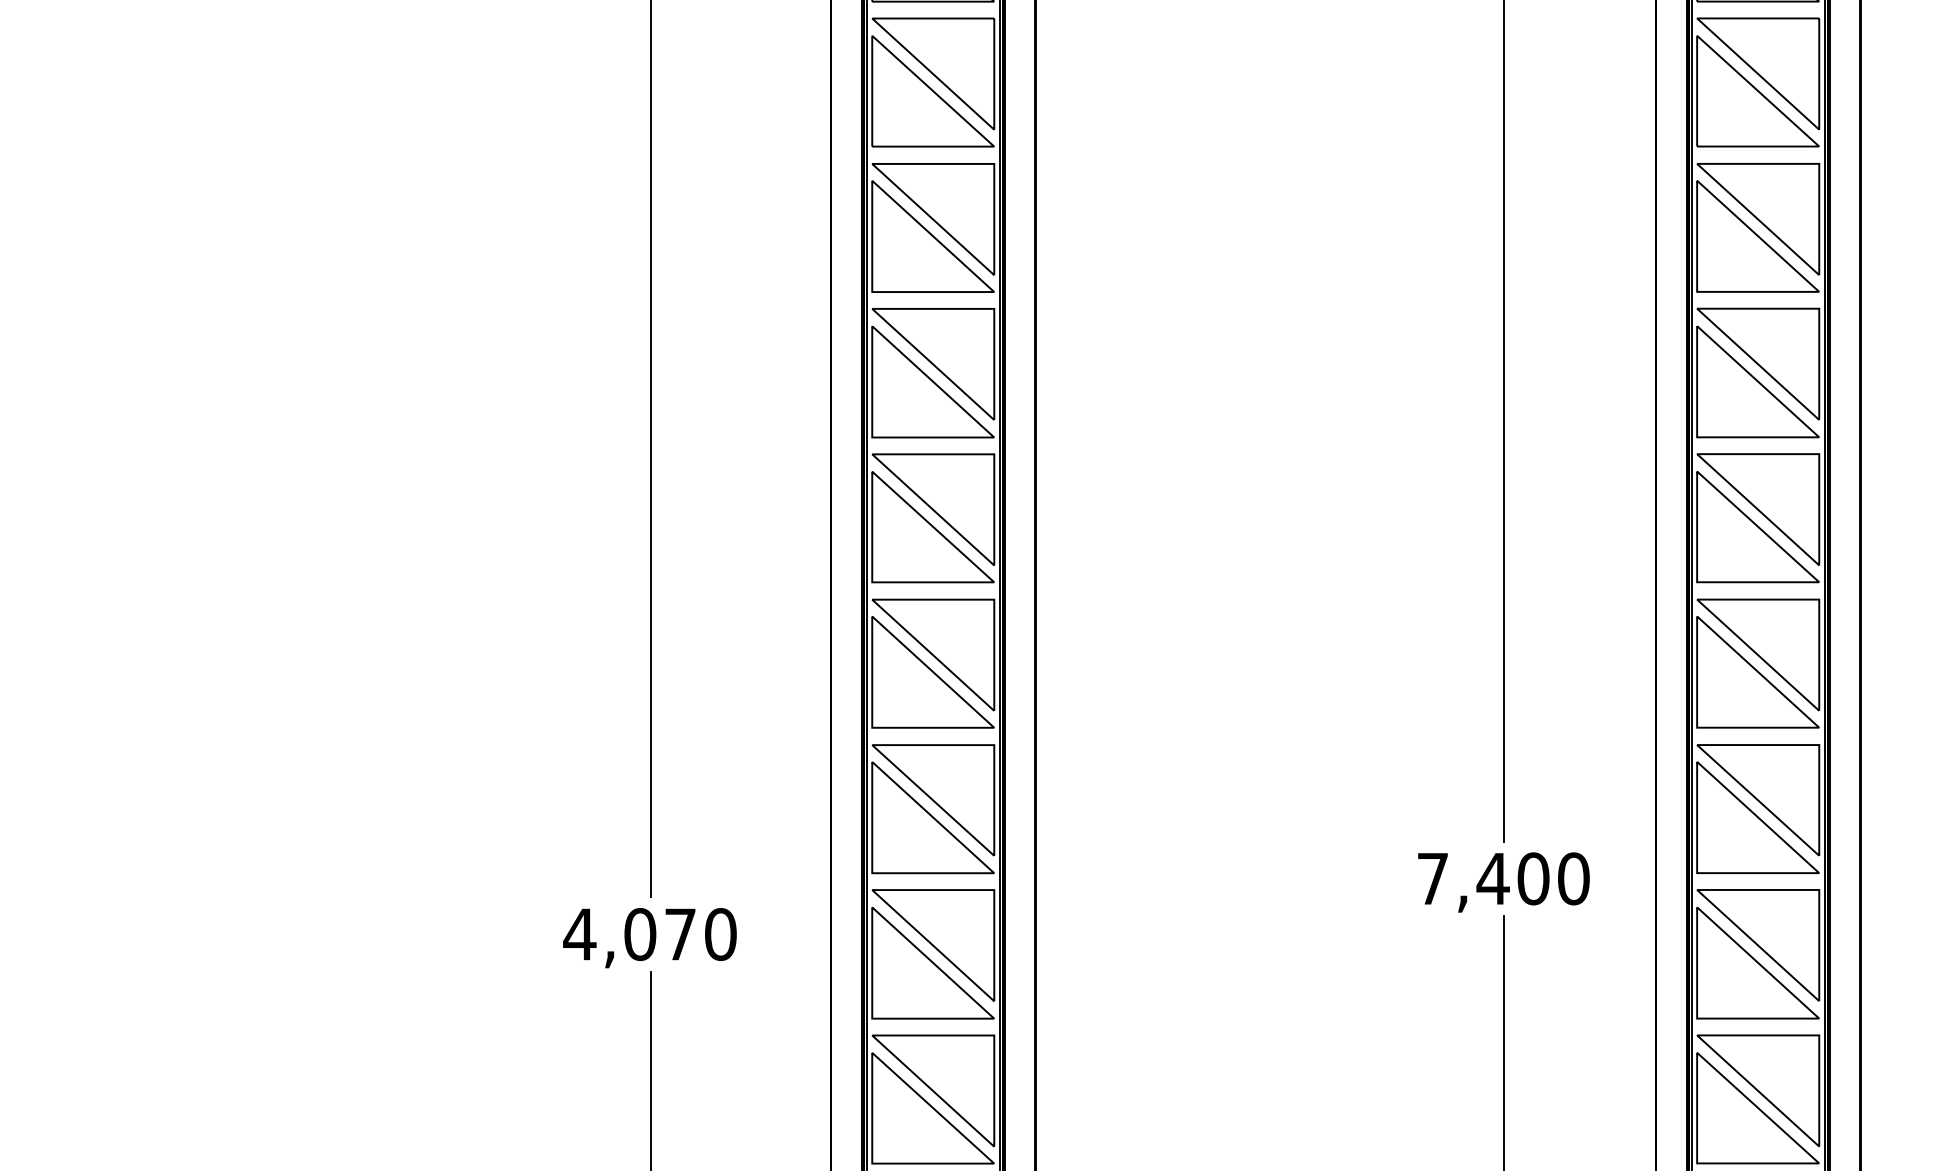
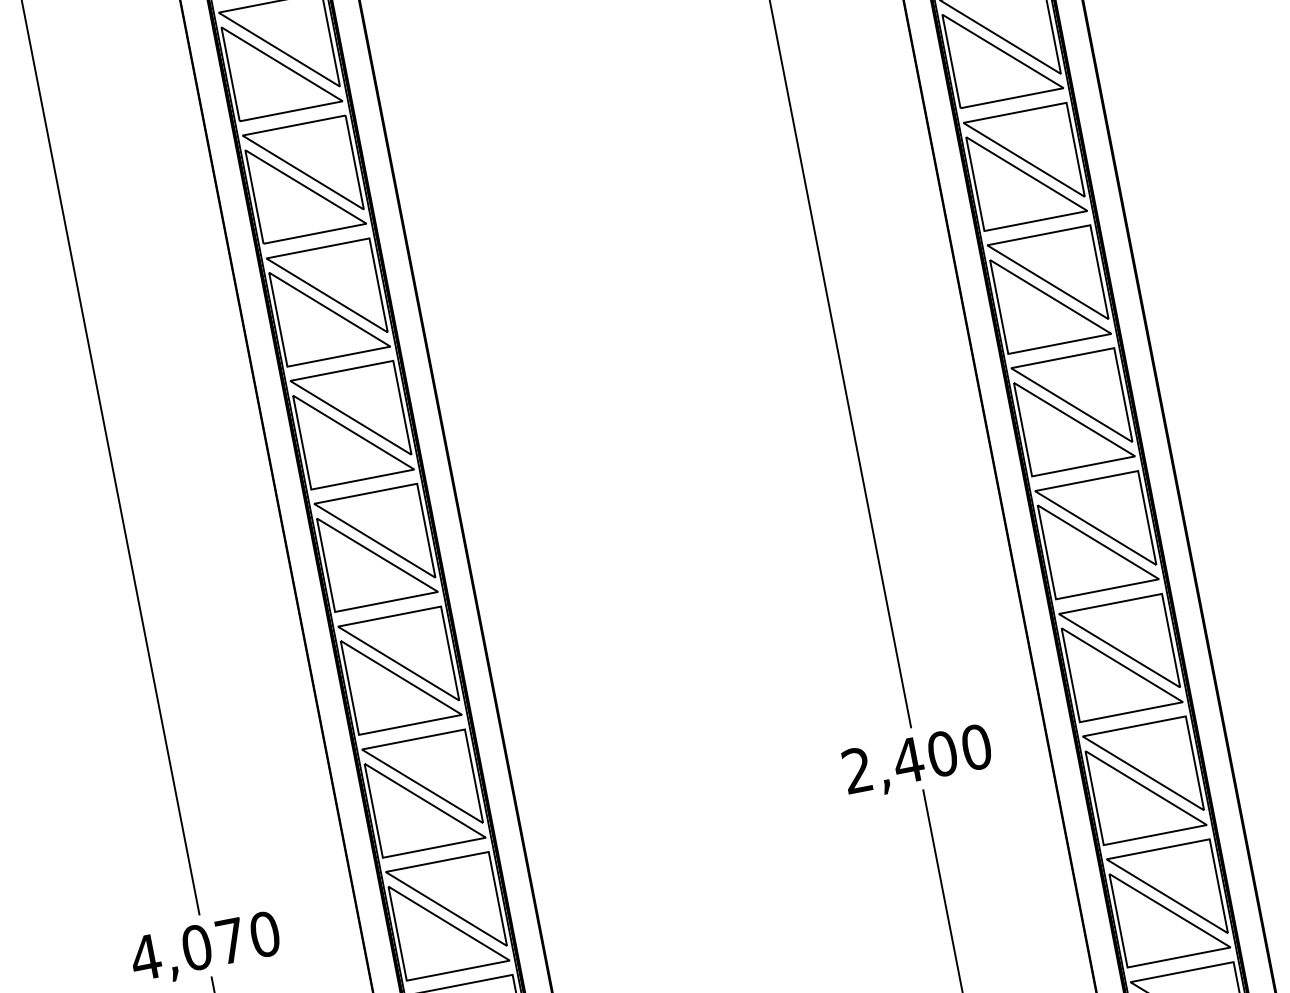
text: (1432, 878) -> (857, 770), 7,400 -> 2,400

